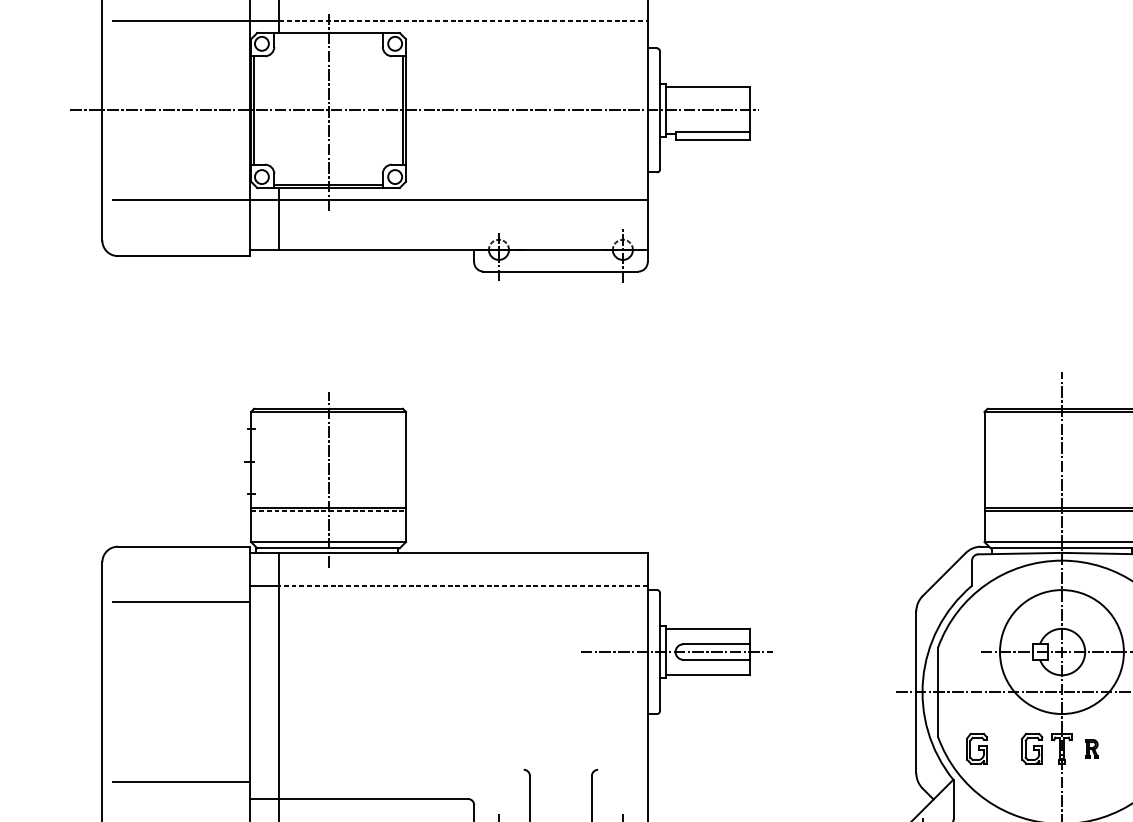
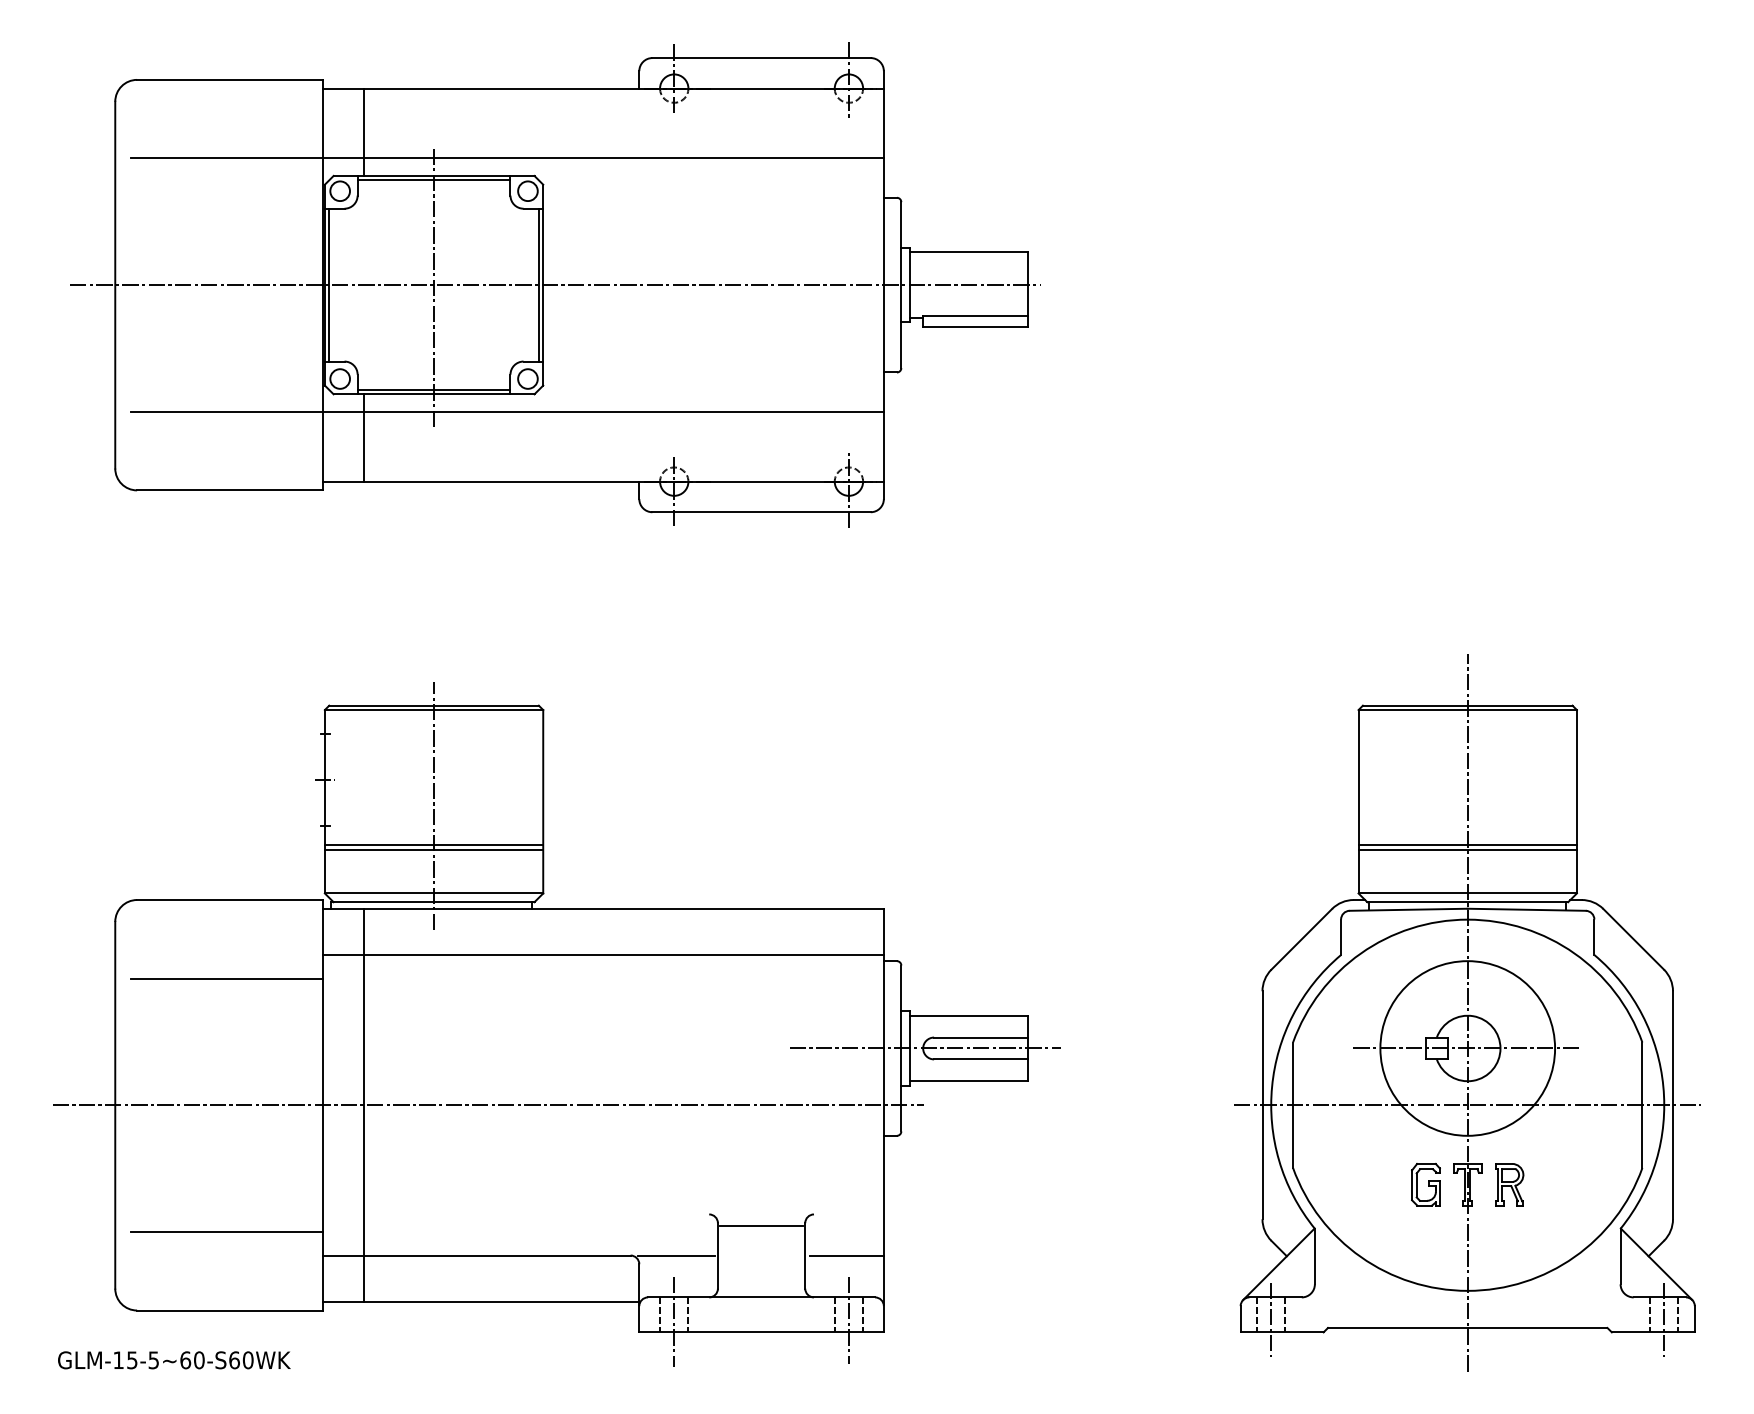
line: (463, 20) -> (624, 158), dashed -> solid
line: (328, 36) -> (433, 180), added
line: (328, 510) -> (434, 849), dashed -> solid
line: (463, 586) -> (624, 955), dashed -> solid
line: (367, 692) -> (488, 1105), added
part: (976, 748) -> (1347, 1184), removed
part: (1091, 748) -> (1509, 1184), size x1.67
line: (560, 777) -> (761, 1225), added
line: (500, 798) -> (676, 1255), added
line: (621, 798) -> (846, 1255), added

